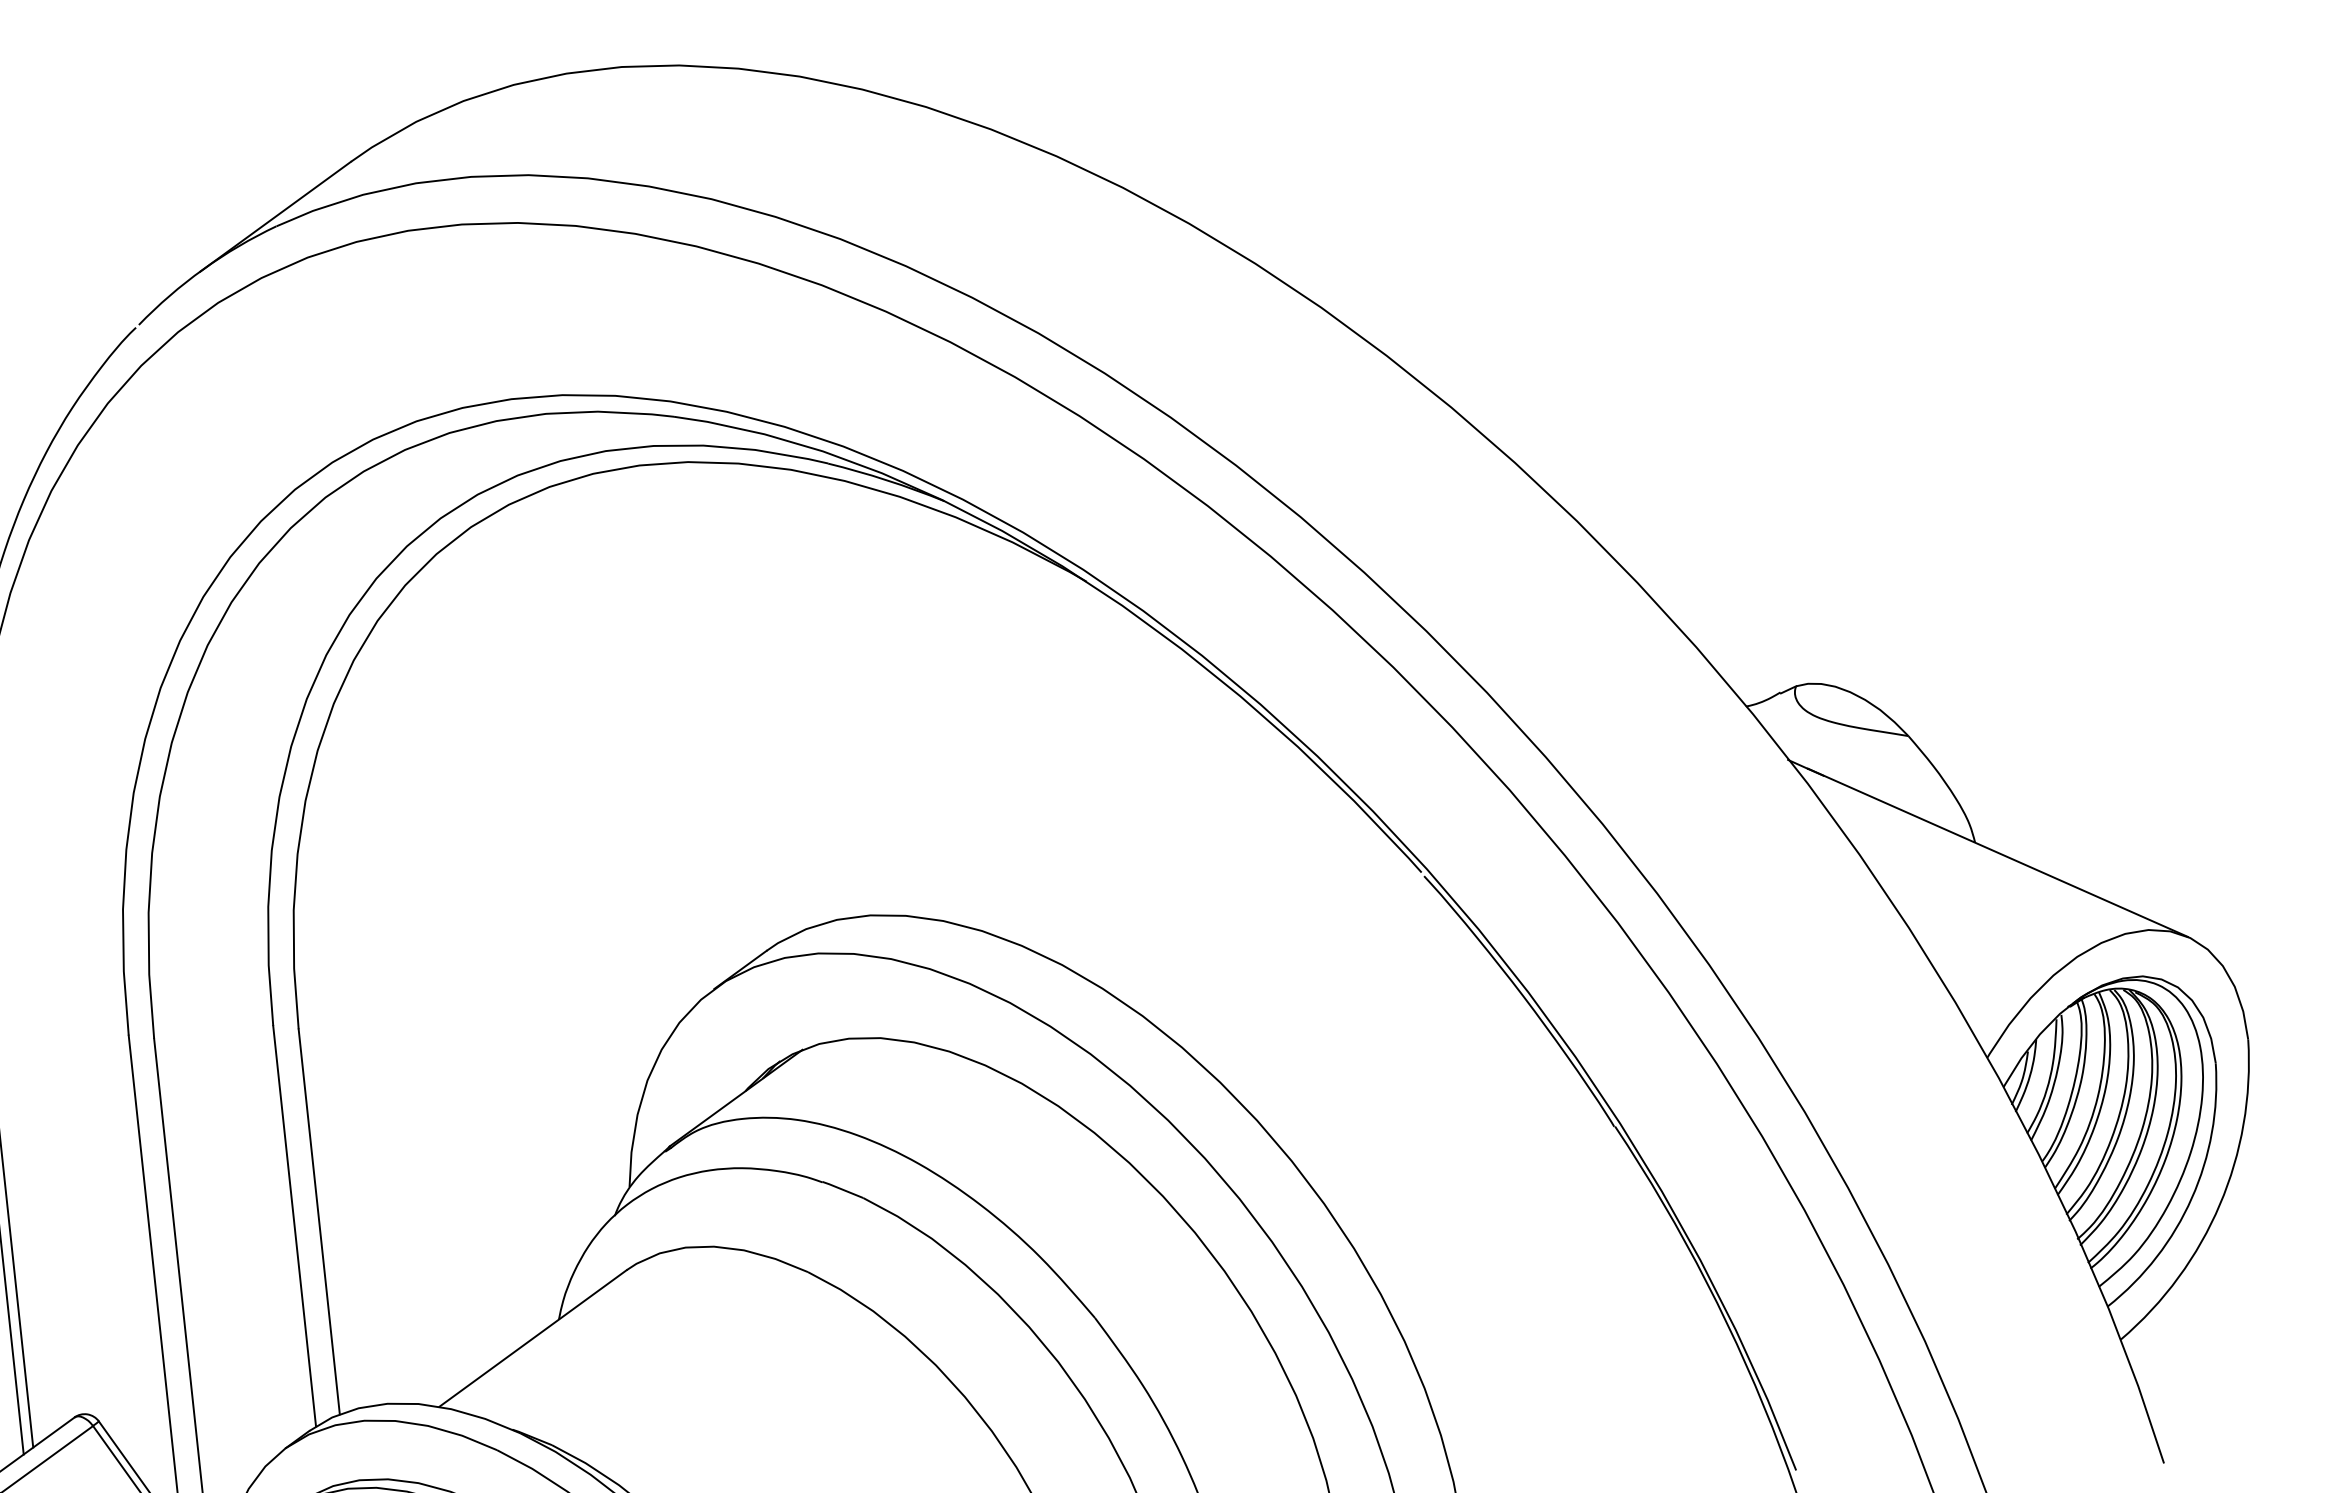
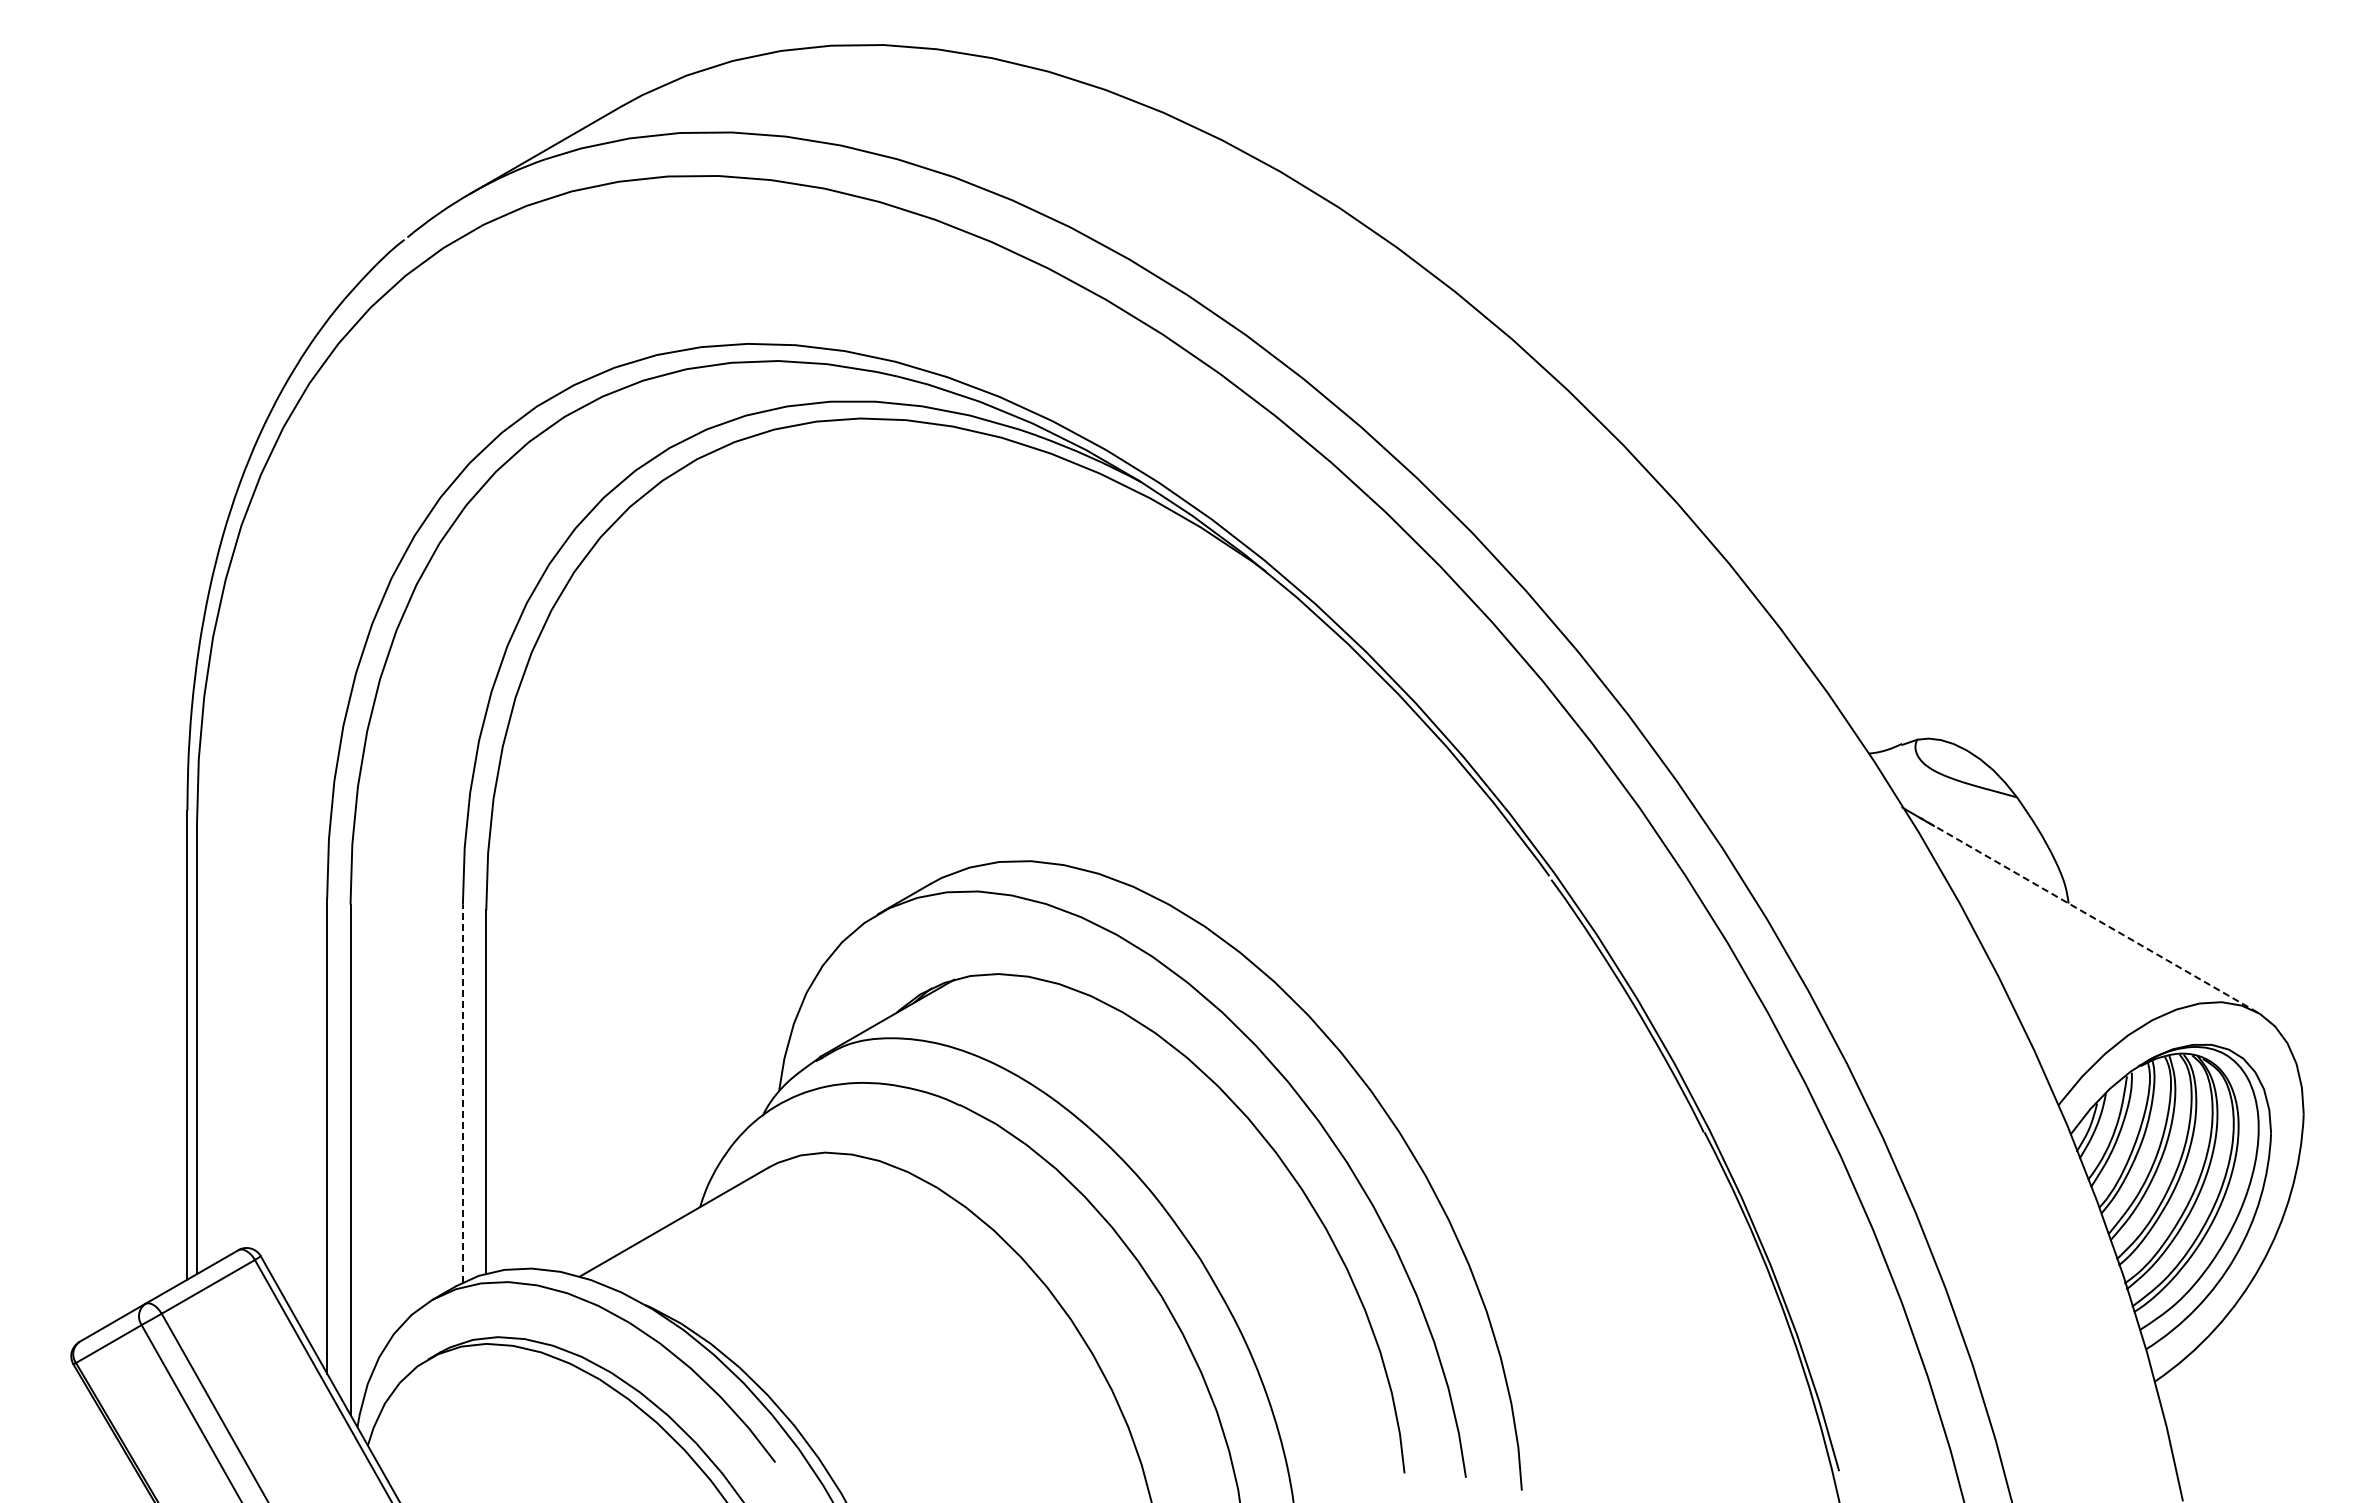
line: (1998, 853) -> (2089, 915), solid -> dashed
line: (294, 1226) -> (462, 1093), solid -> dashed

